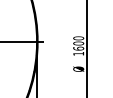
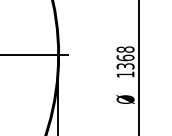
text: (78, 43) -> (125, 57), 1600 -> 1368

